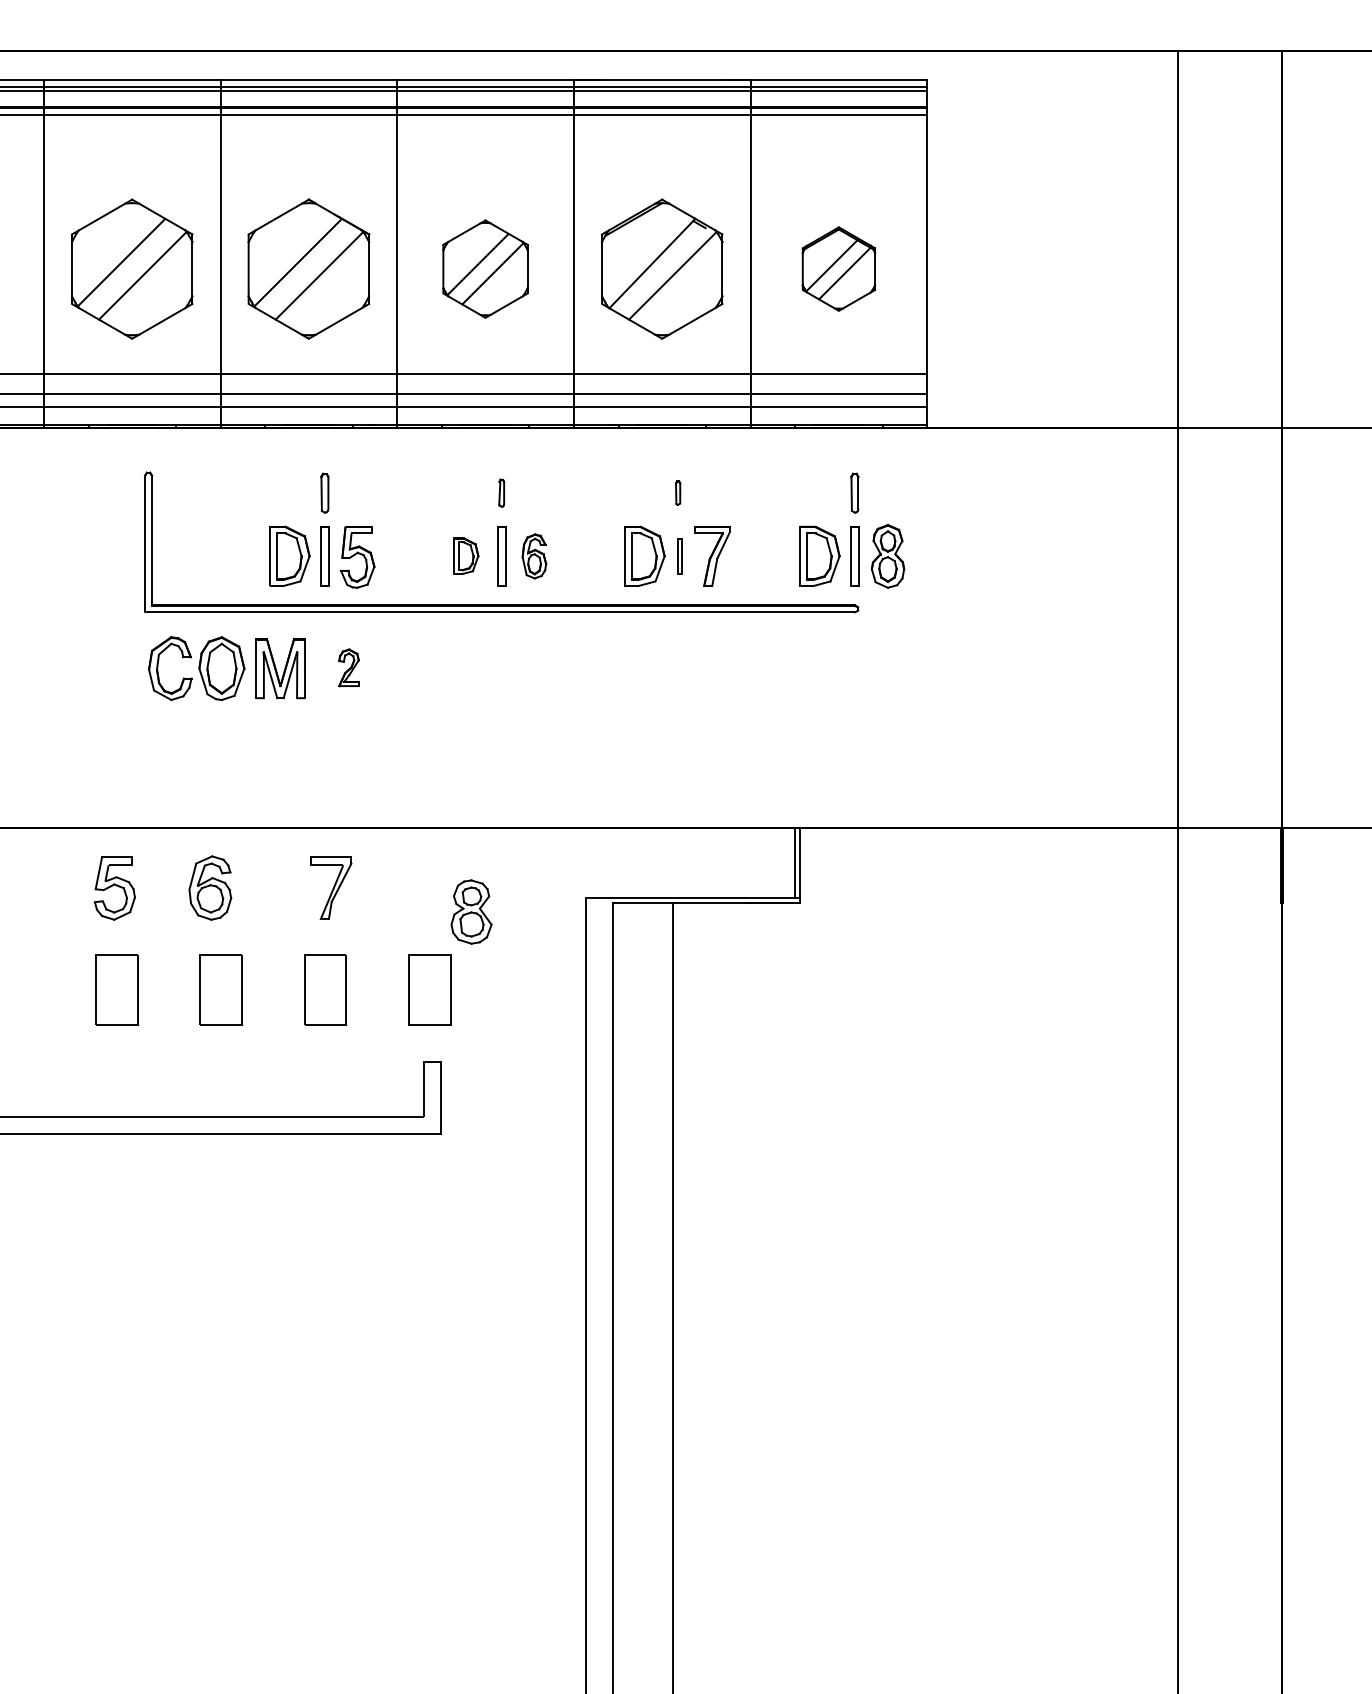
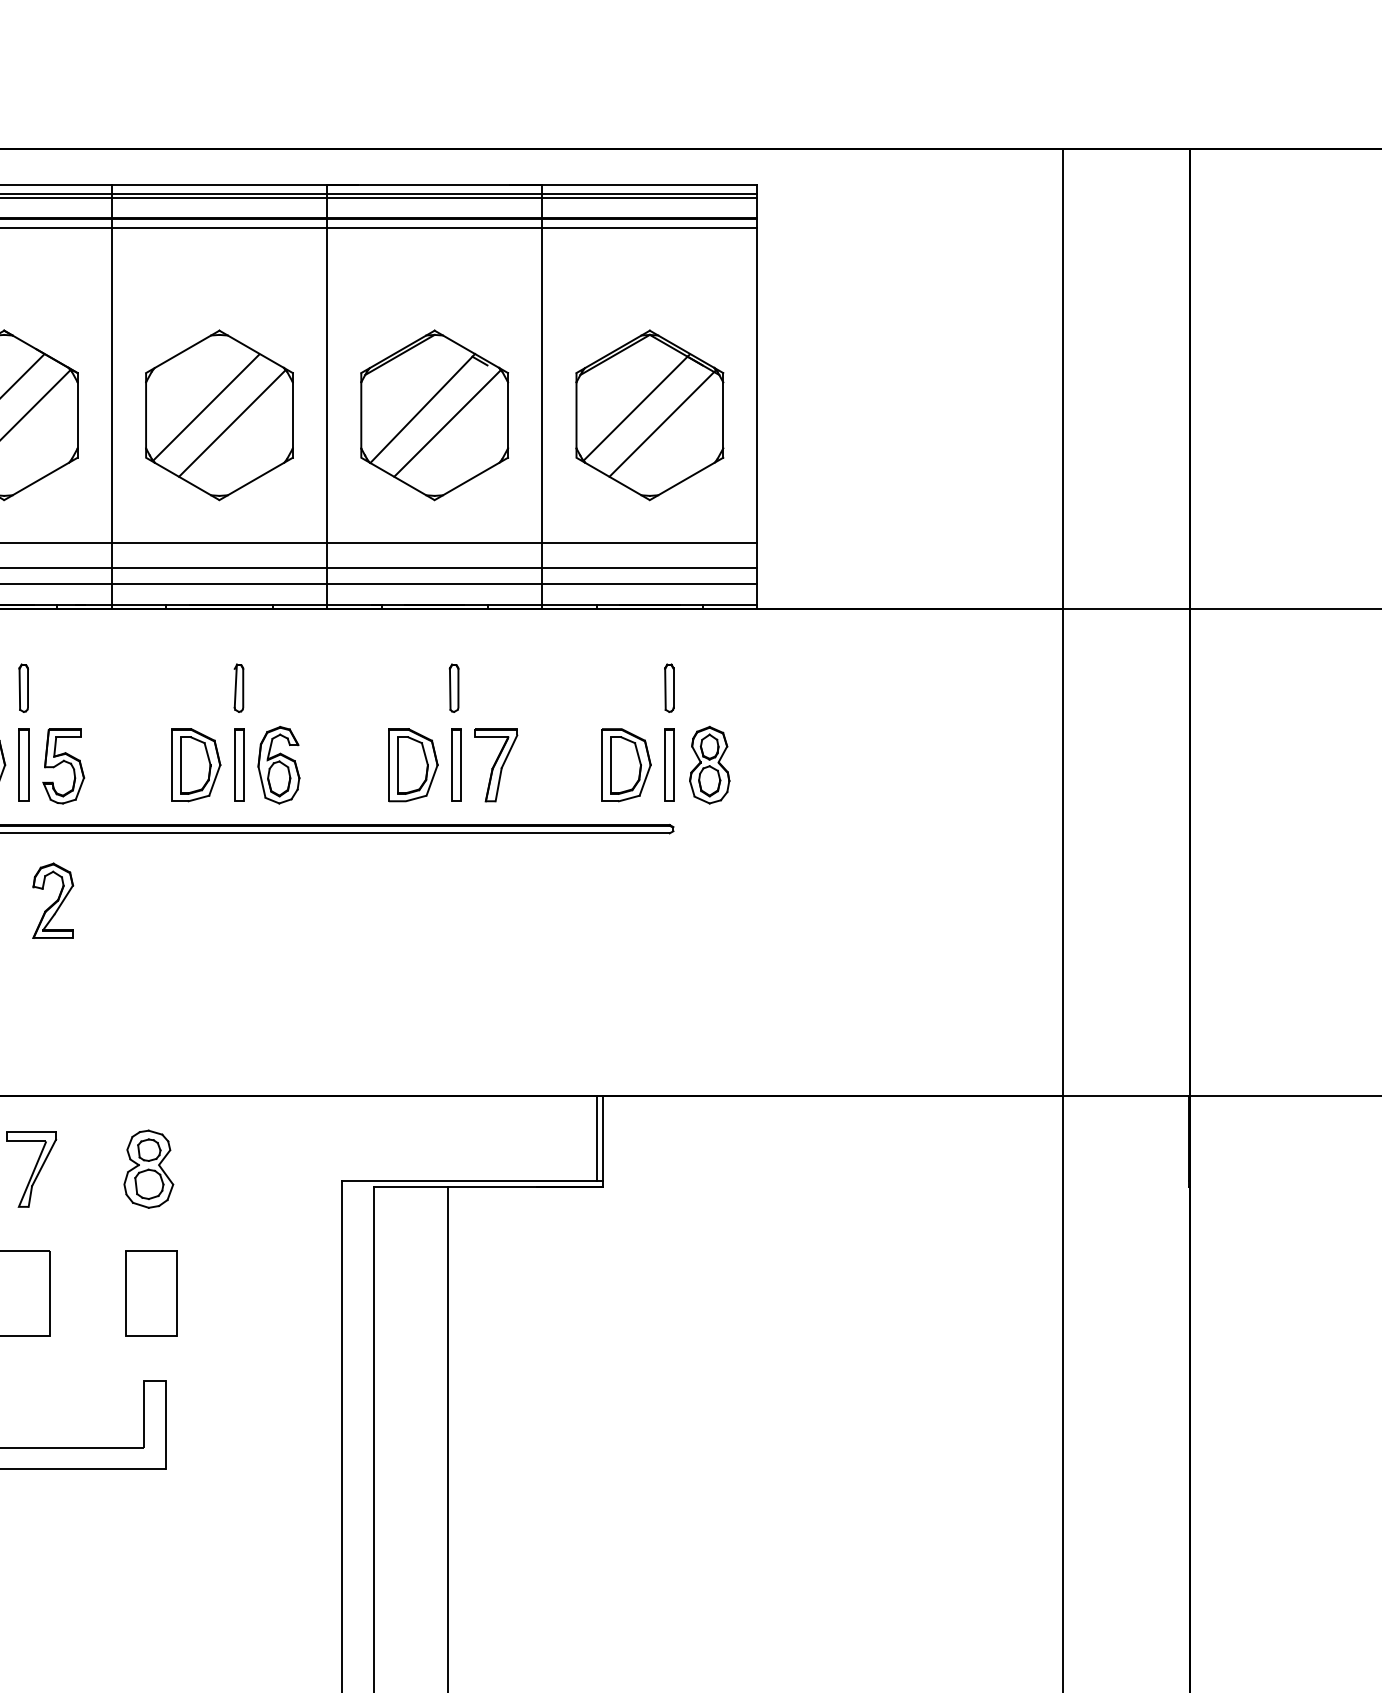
part: (485, 268) -> (219, 414), size x1.43
part: (838, 268) -> (649, 414), size x1.67
part: (501, 492) -> (238, 687), size x1.43
part: (677, 492) -> (453, 687), size x1.67
part: (466, 555) -> (196, 764), size x1.67
part: (534, 556) -> (279, 765), size x1.43
part: (679, 556) -> (455, 765), size x1.67
part: (348, 667) -> (52, 900), size x1.67
part: (471, 911) -> (148, 1168), moved

